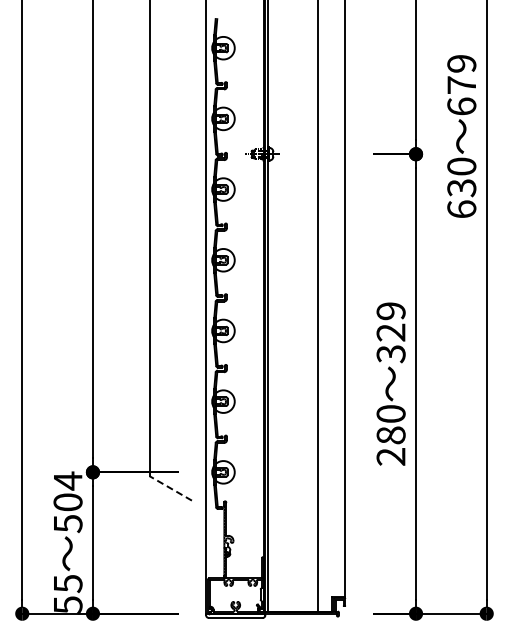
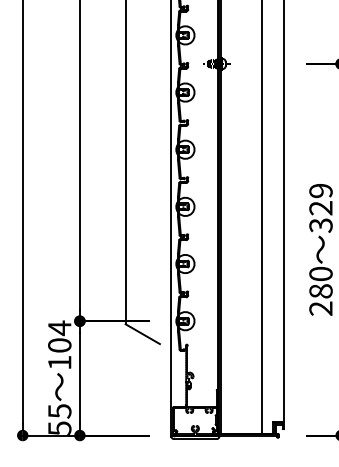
line: (170, 488) -> (142, 334), dashed -> solid
text: (68, 524) -> (60, 363), 504 -> 104

